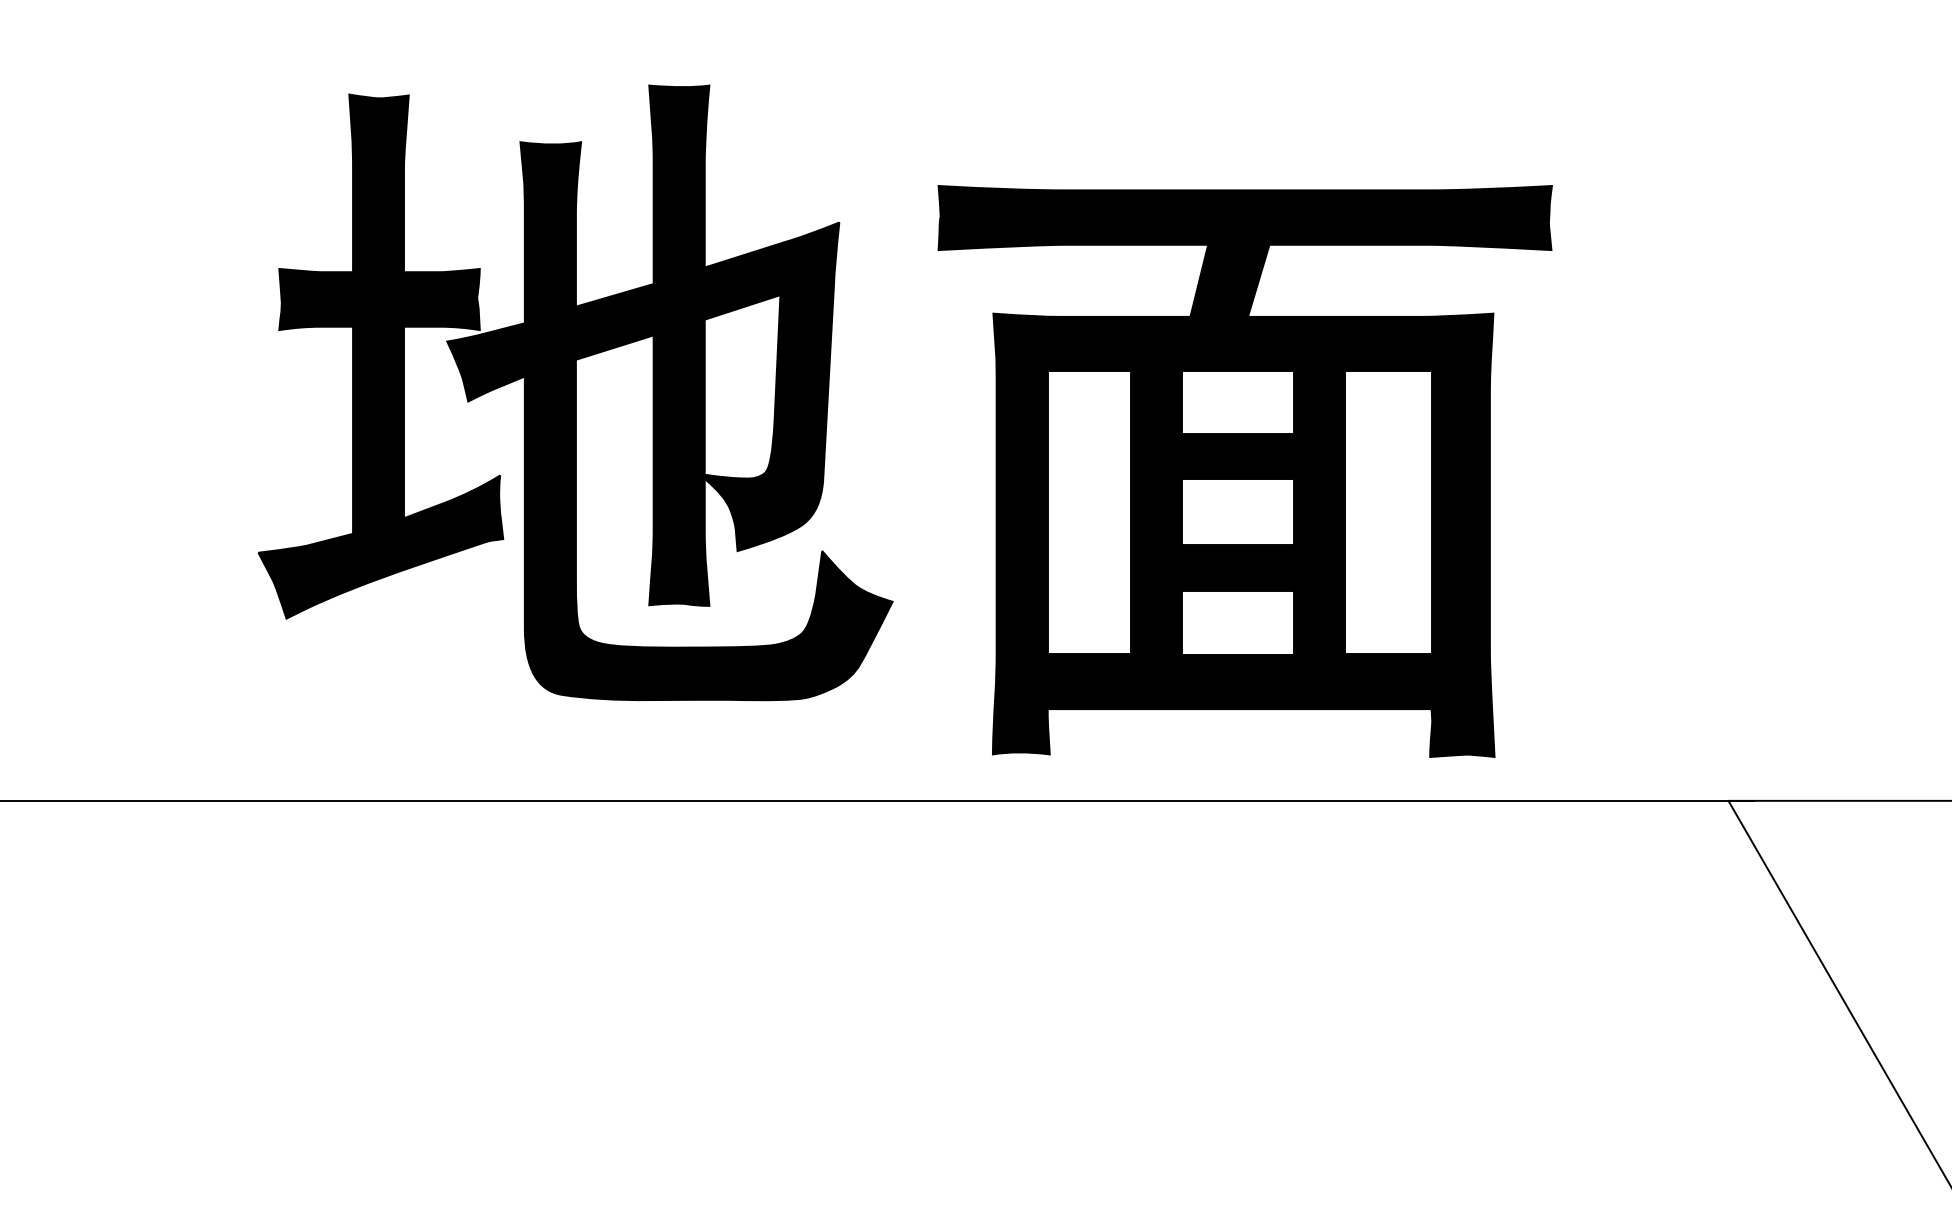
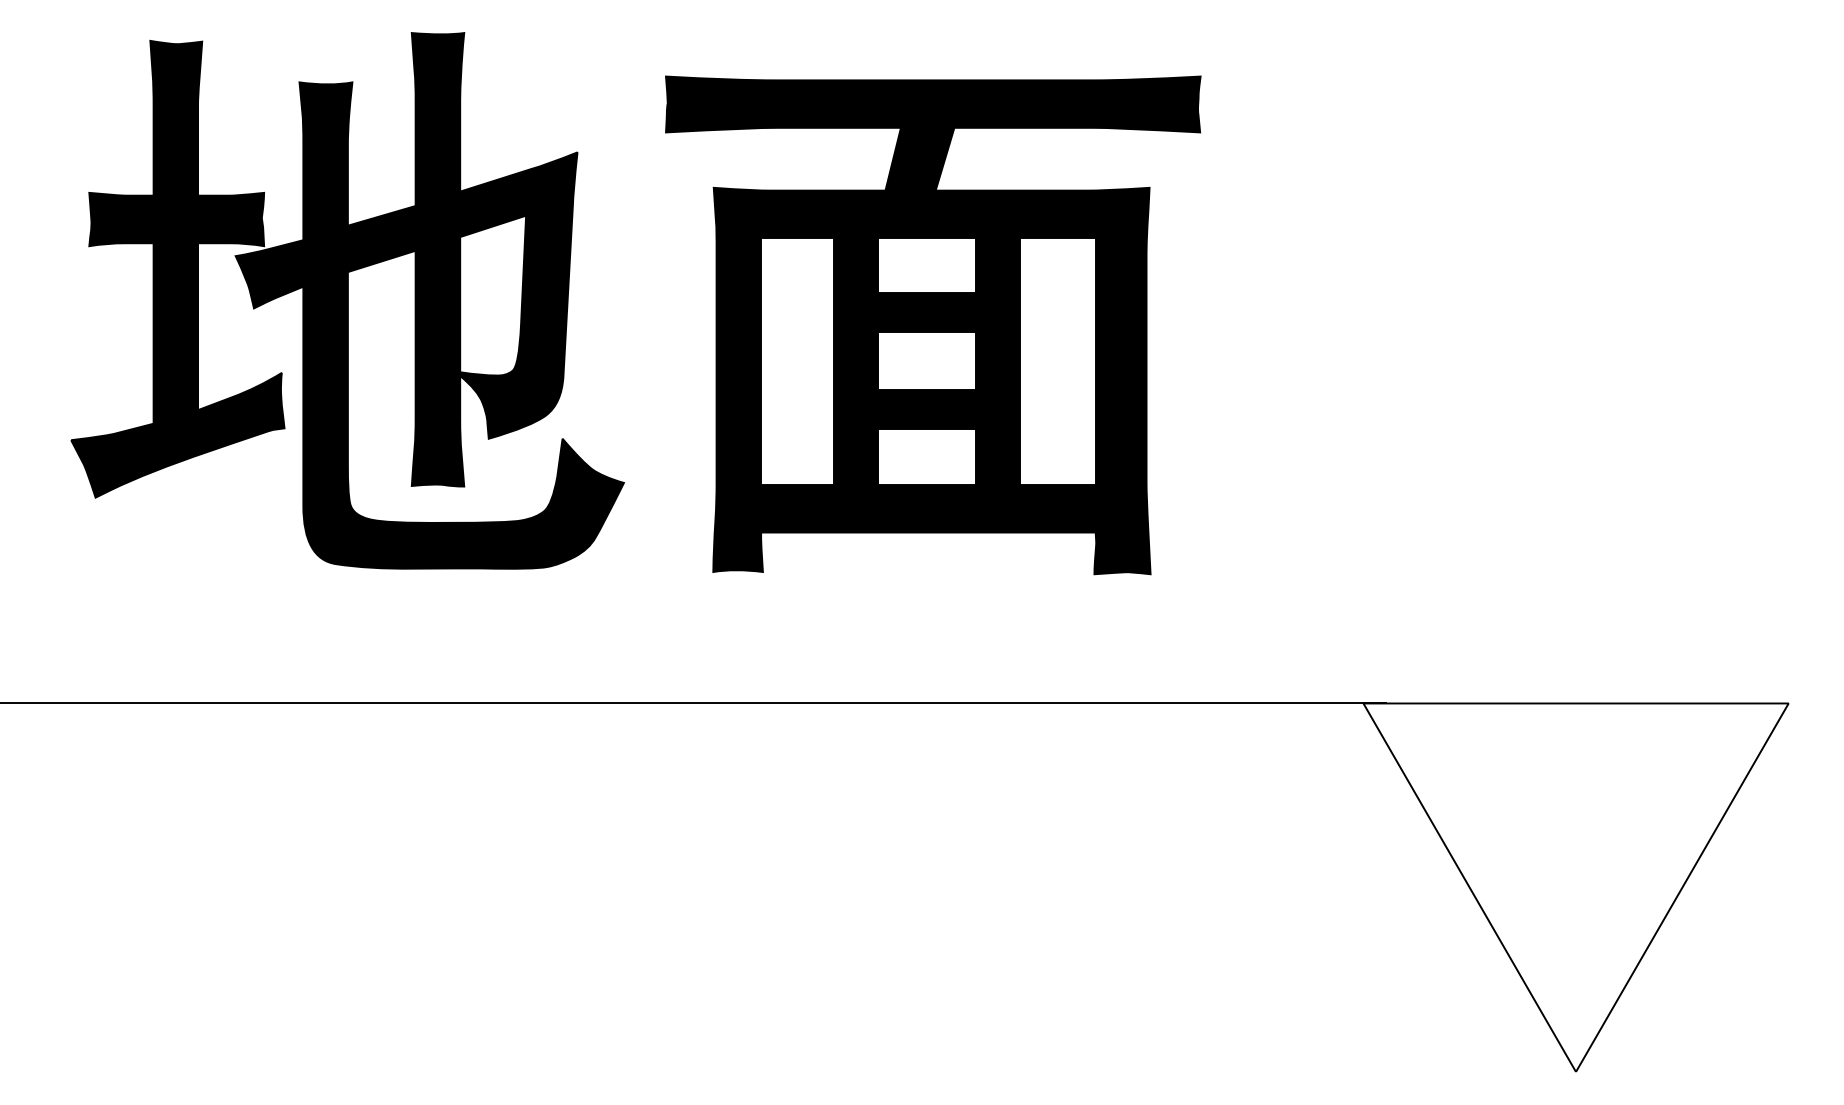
part: (575, 392) -> (347, 300), moved
part: (1245, 471) -> (933, 325), moved

